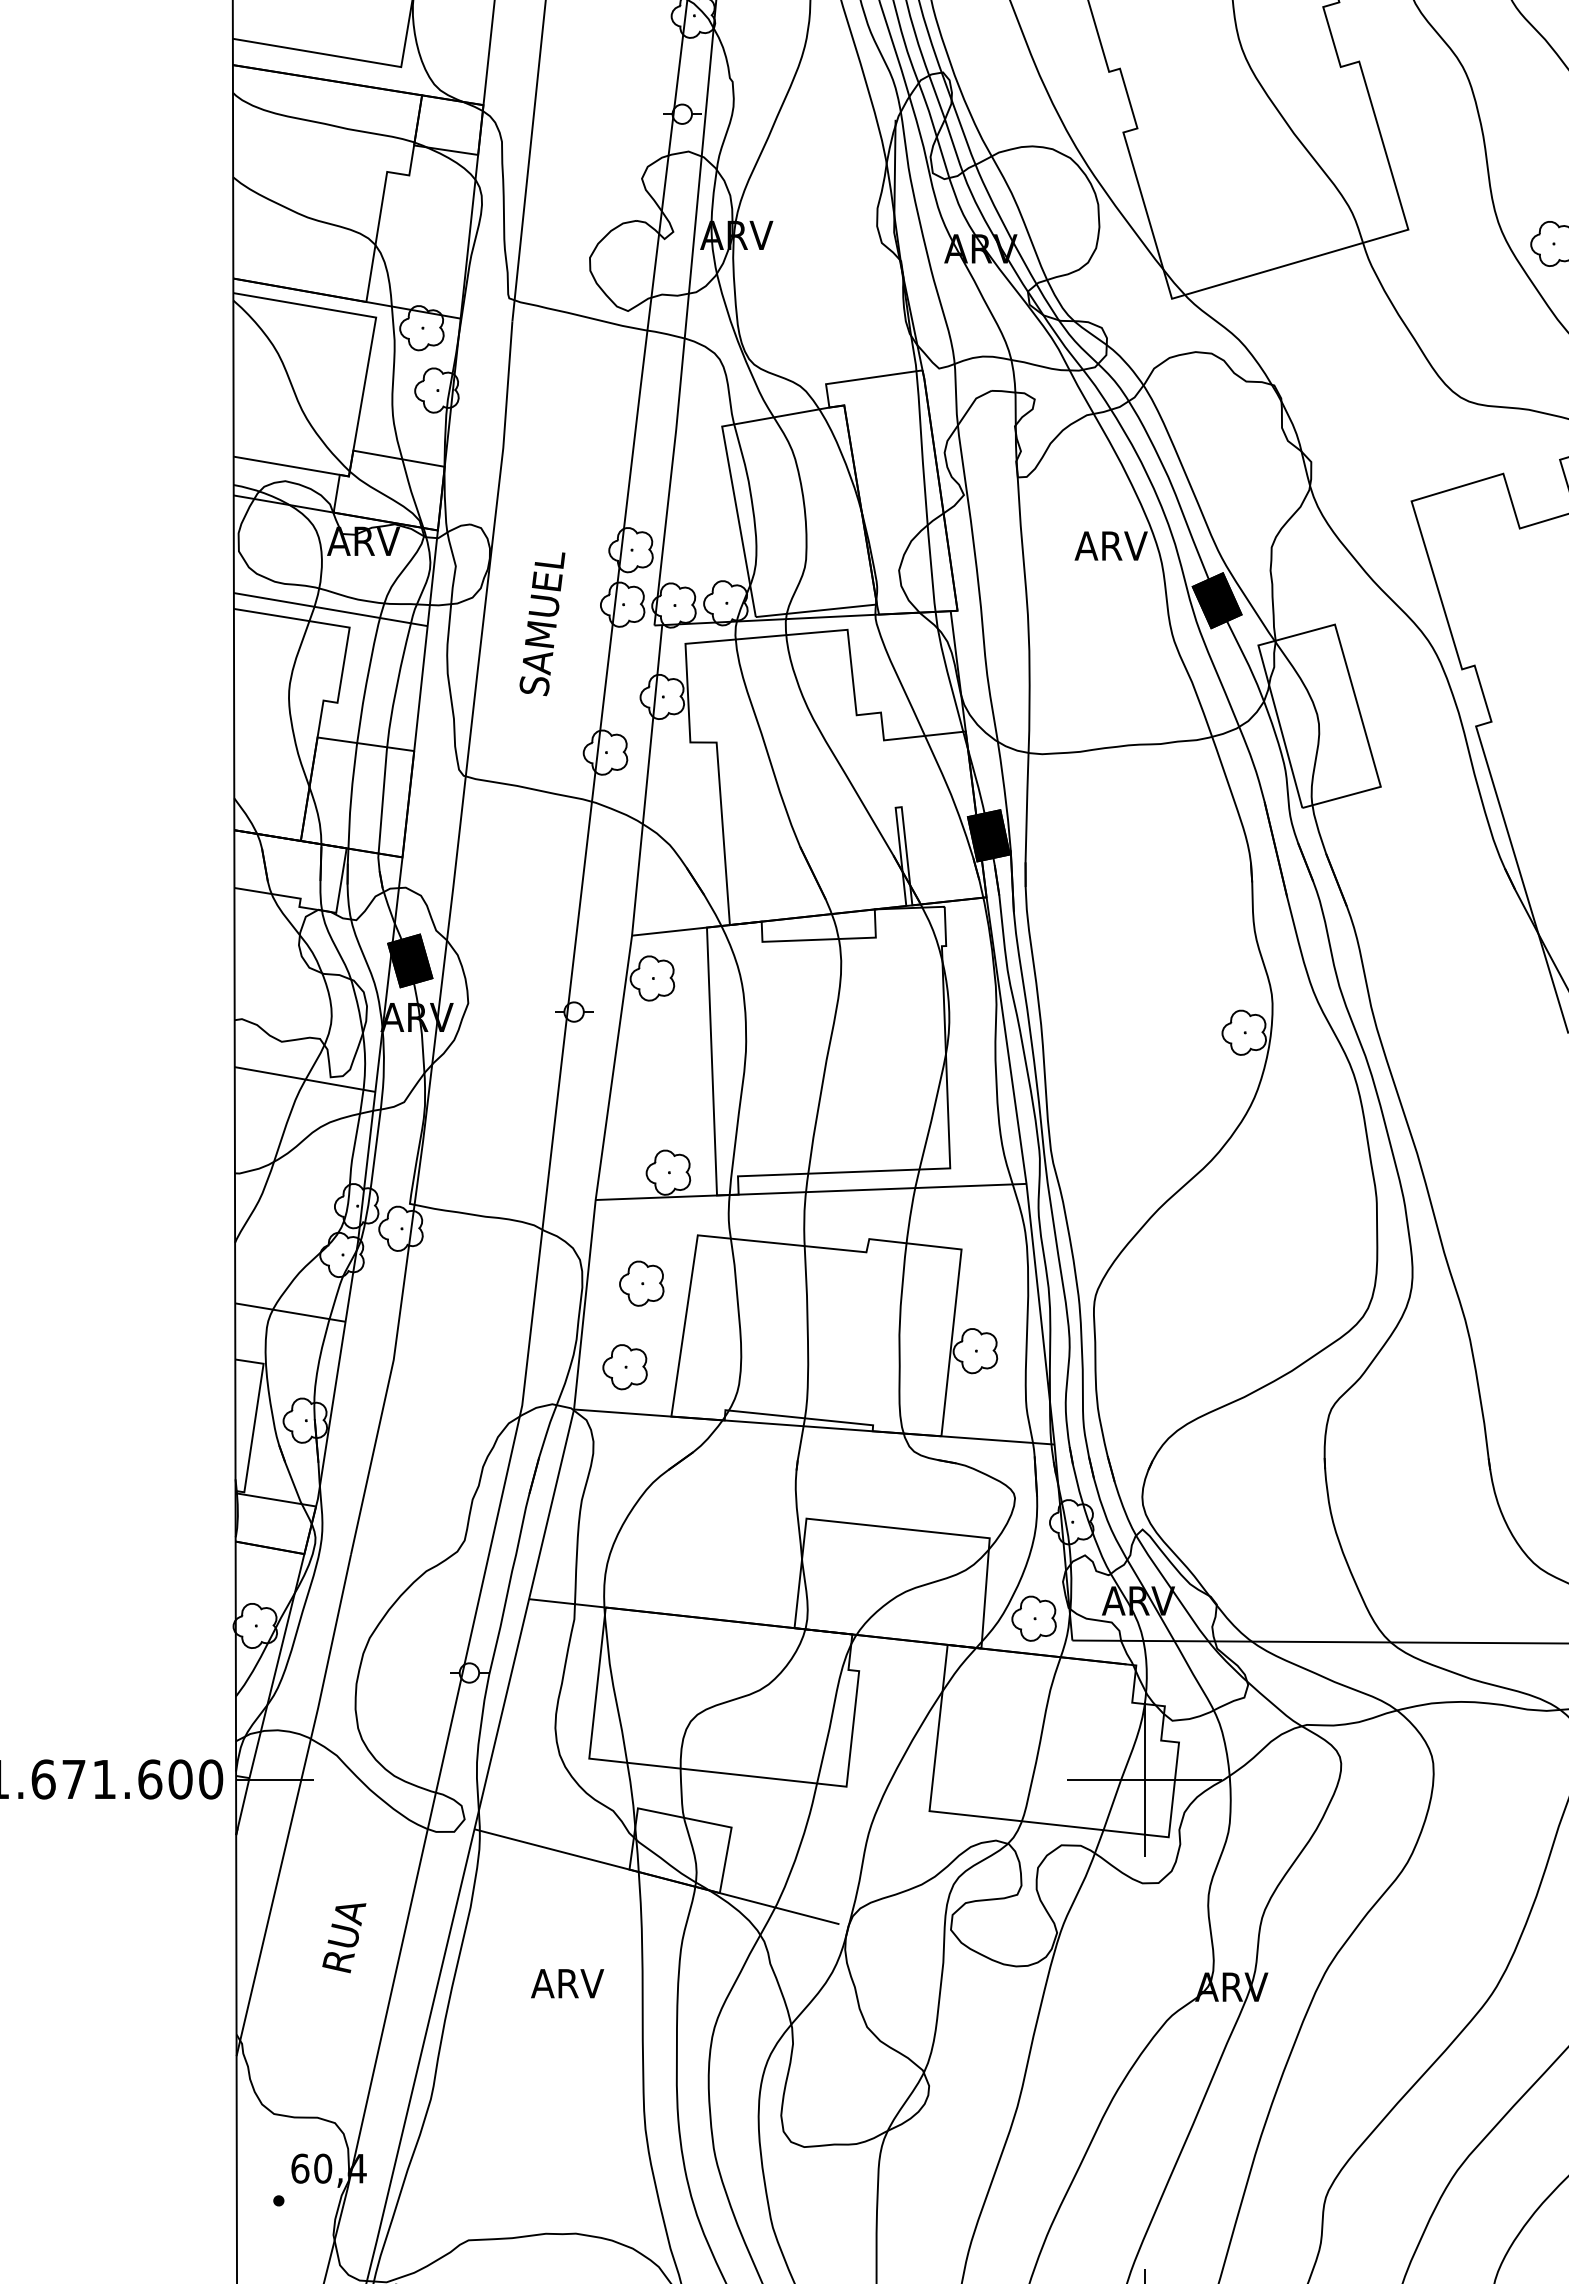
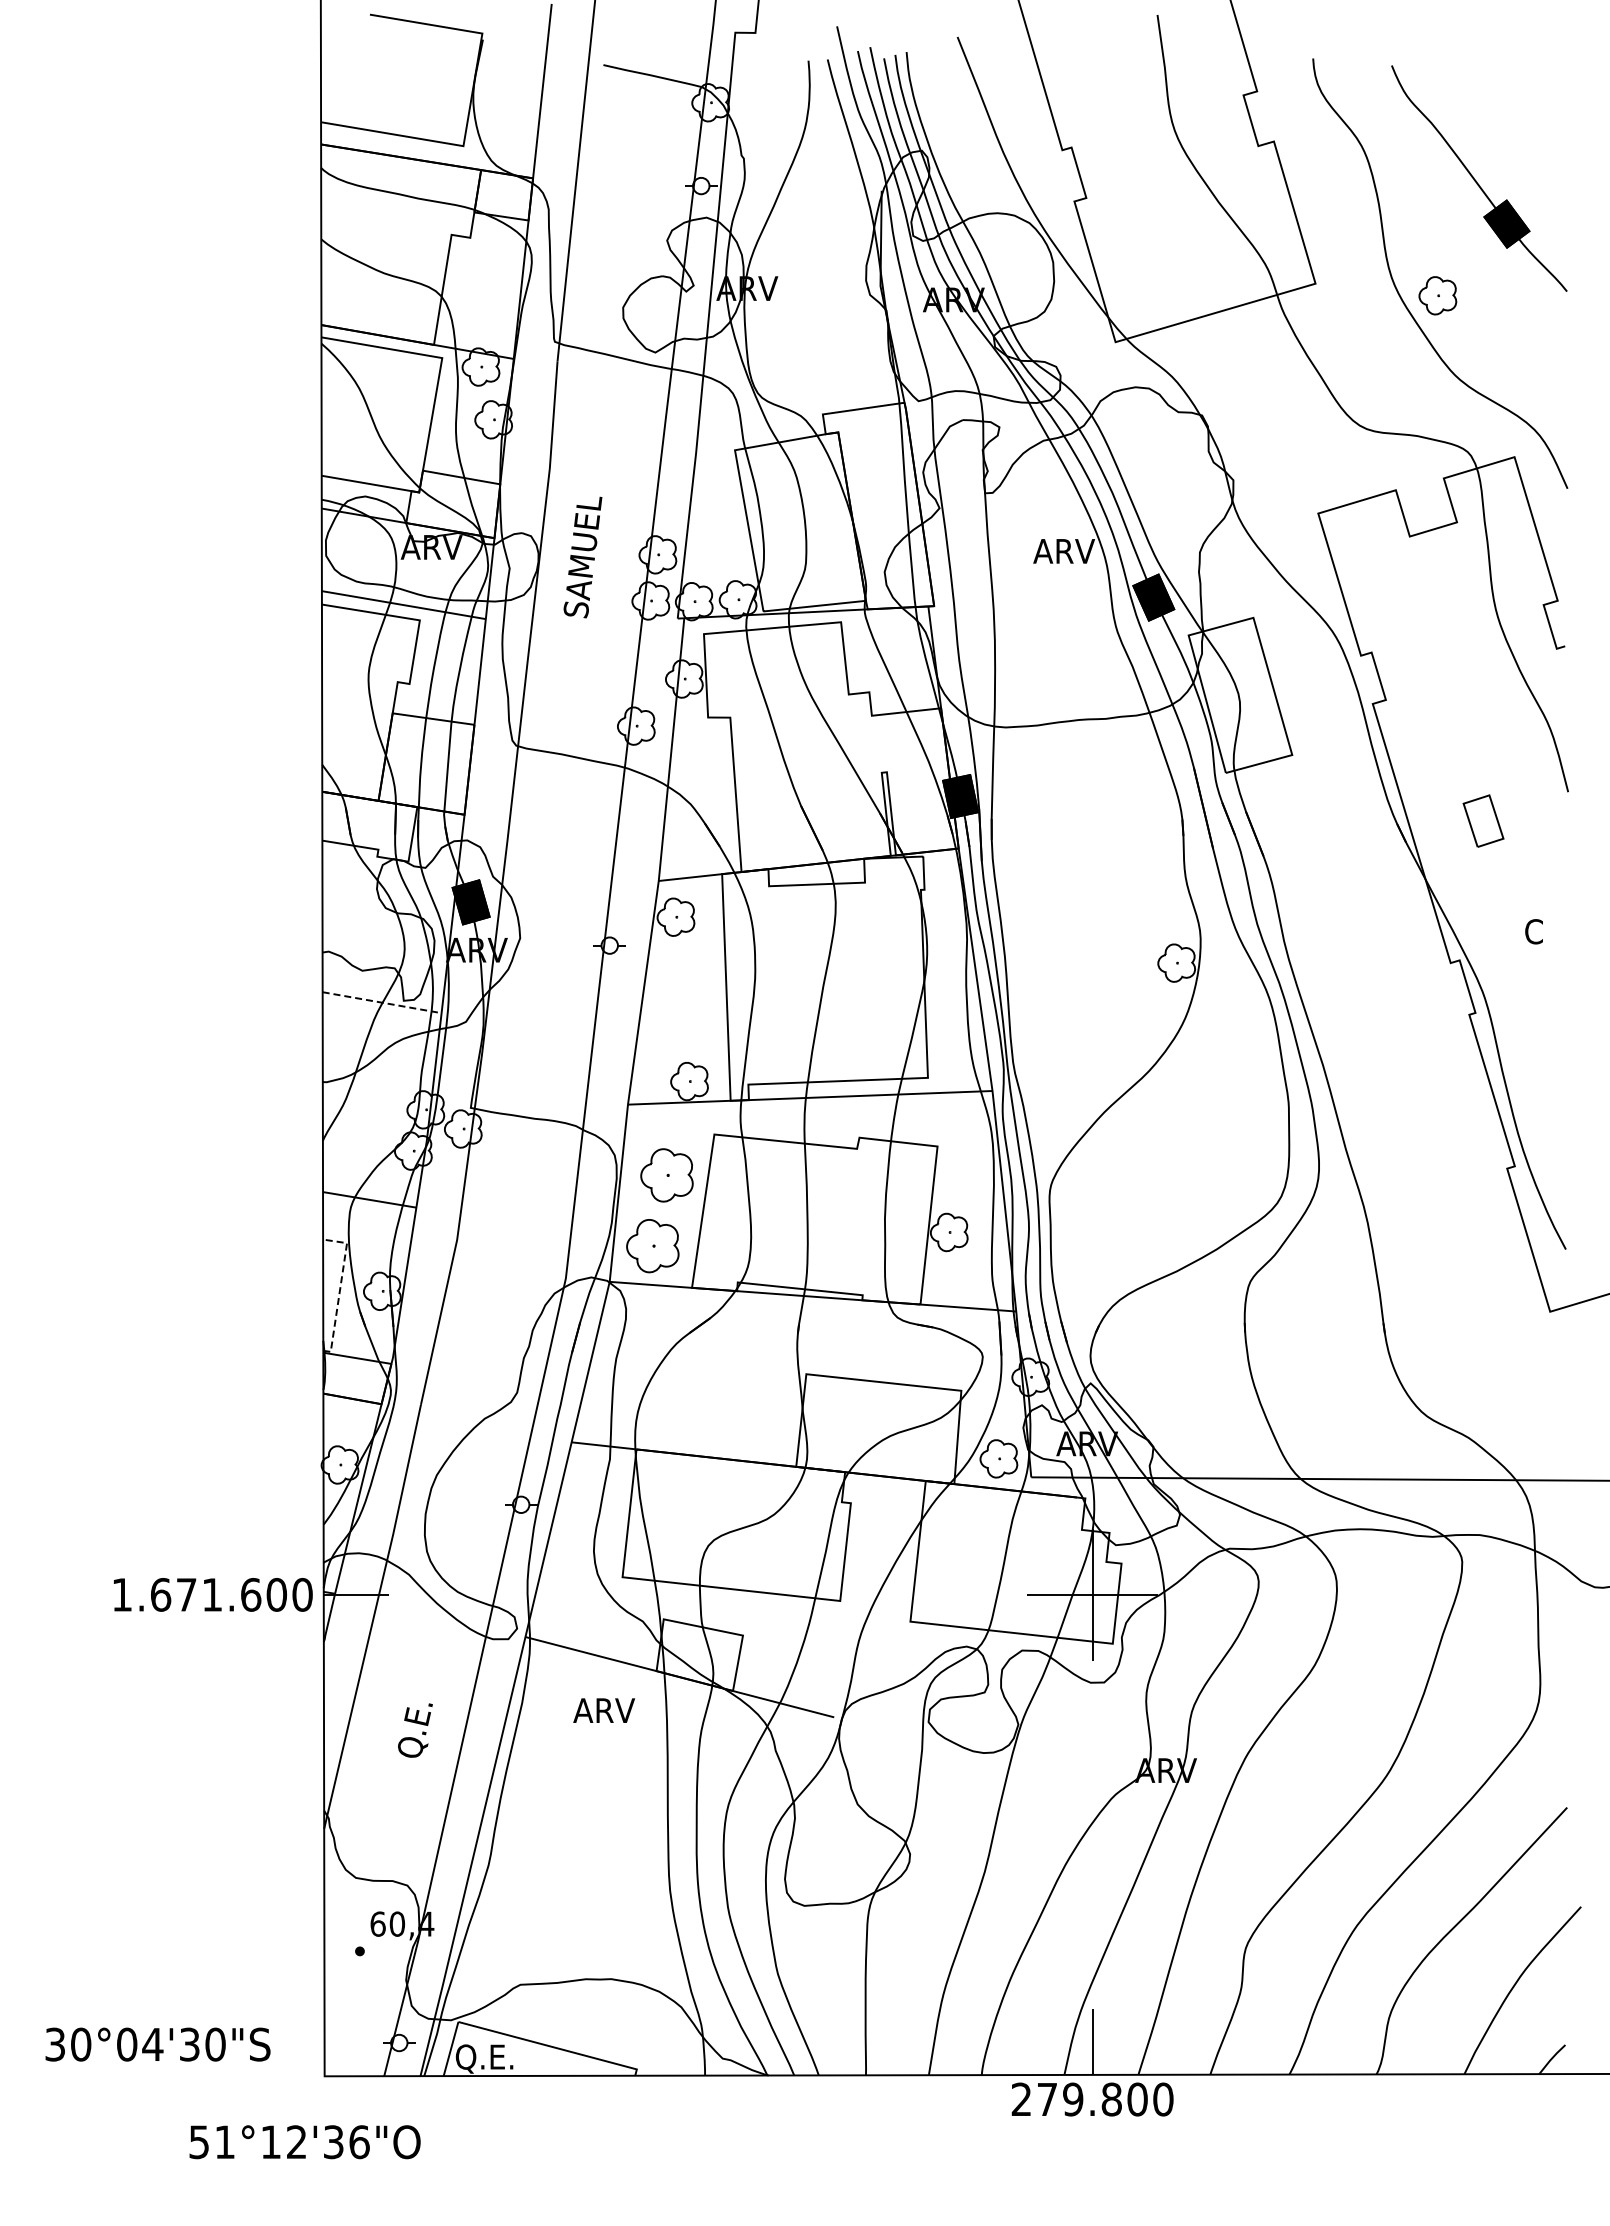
text: (541, 624) -> (582, 557), moved
line: (305, 1079) -> (382, 1002), solid -> dashed
part: (641, 1283) -> (666, 1175), size x1.4
part: (624, 1366) -> (652, 1245), size x1.4
line: (255, 1417) -> (340, 1288), solid -> dashed
text: (343, 1937) -> (414, 1728), RUA -> Q.E.
text: (567, 1983) -> (604, 1710), moved

